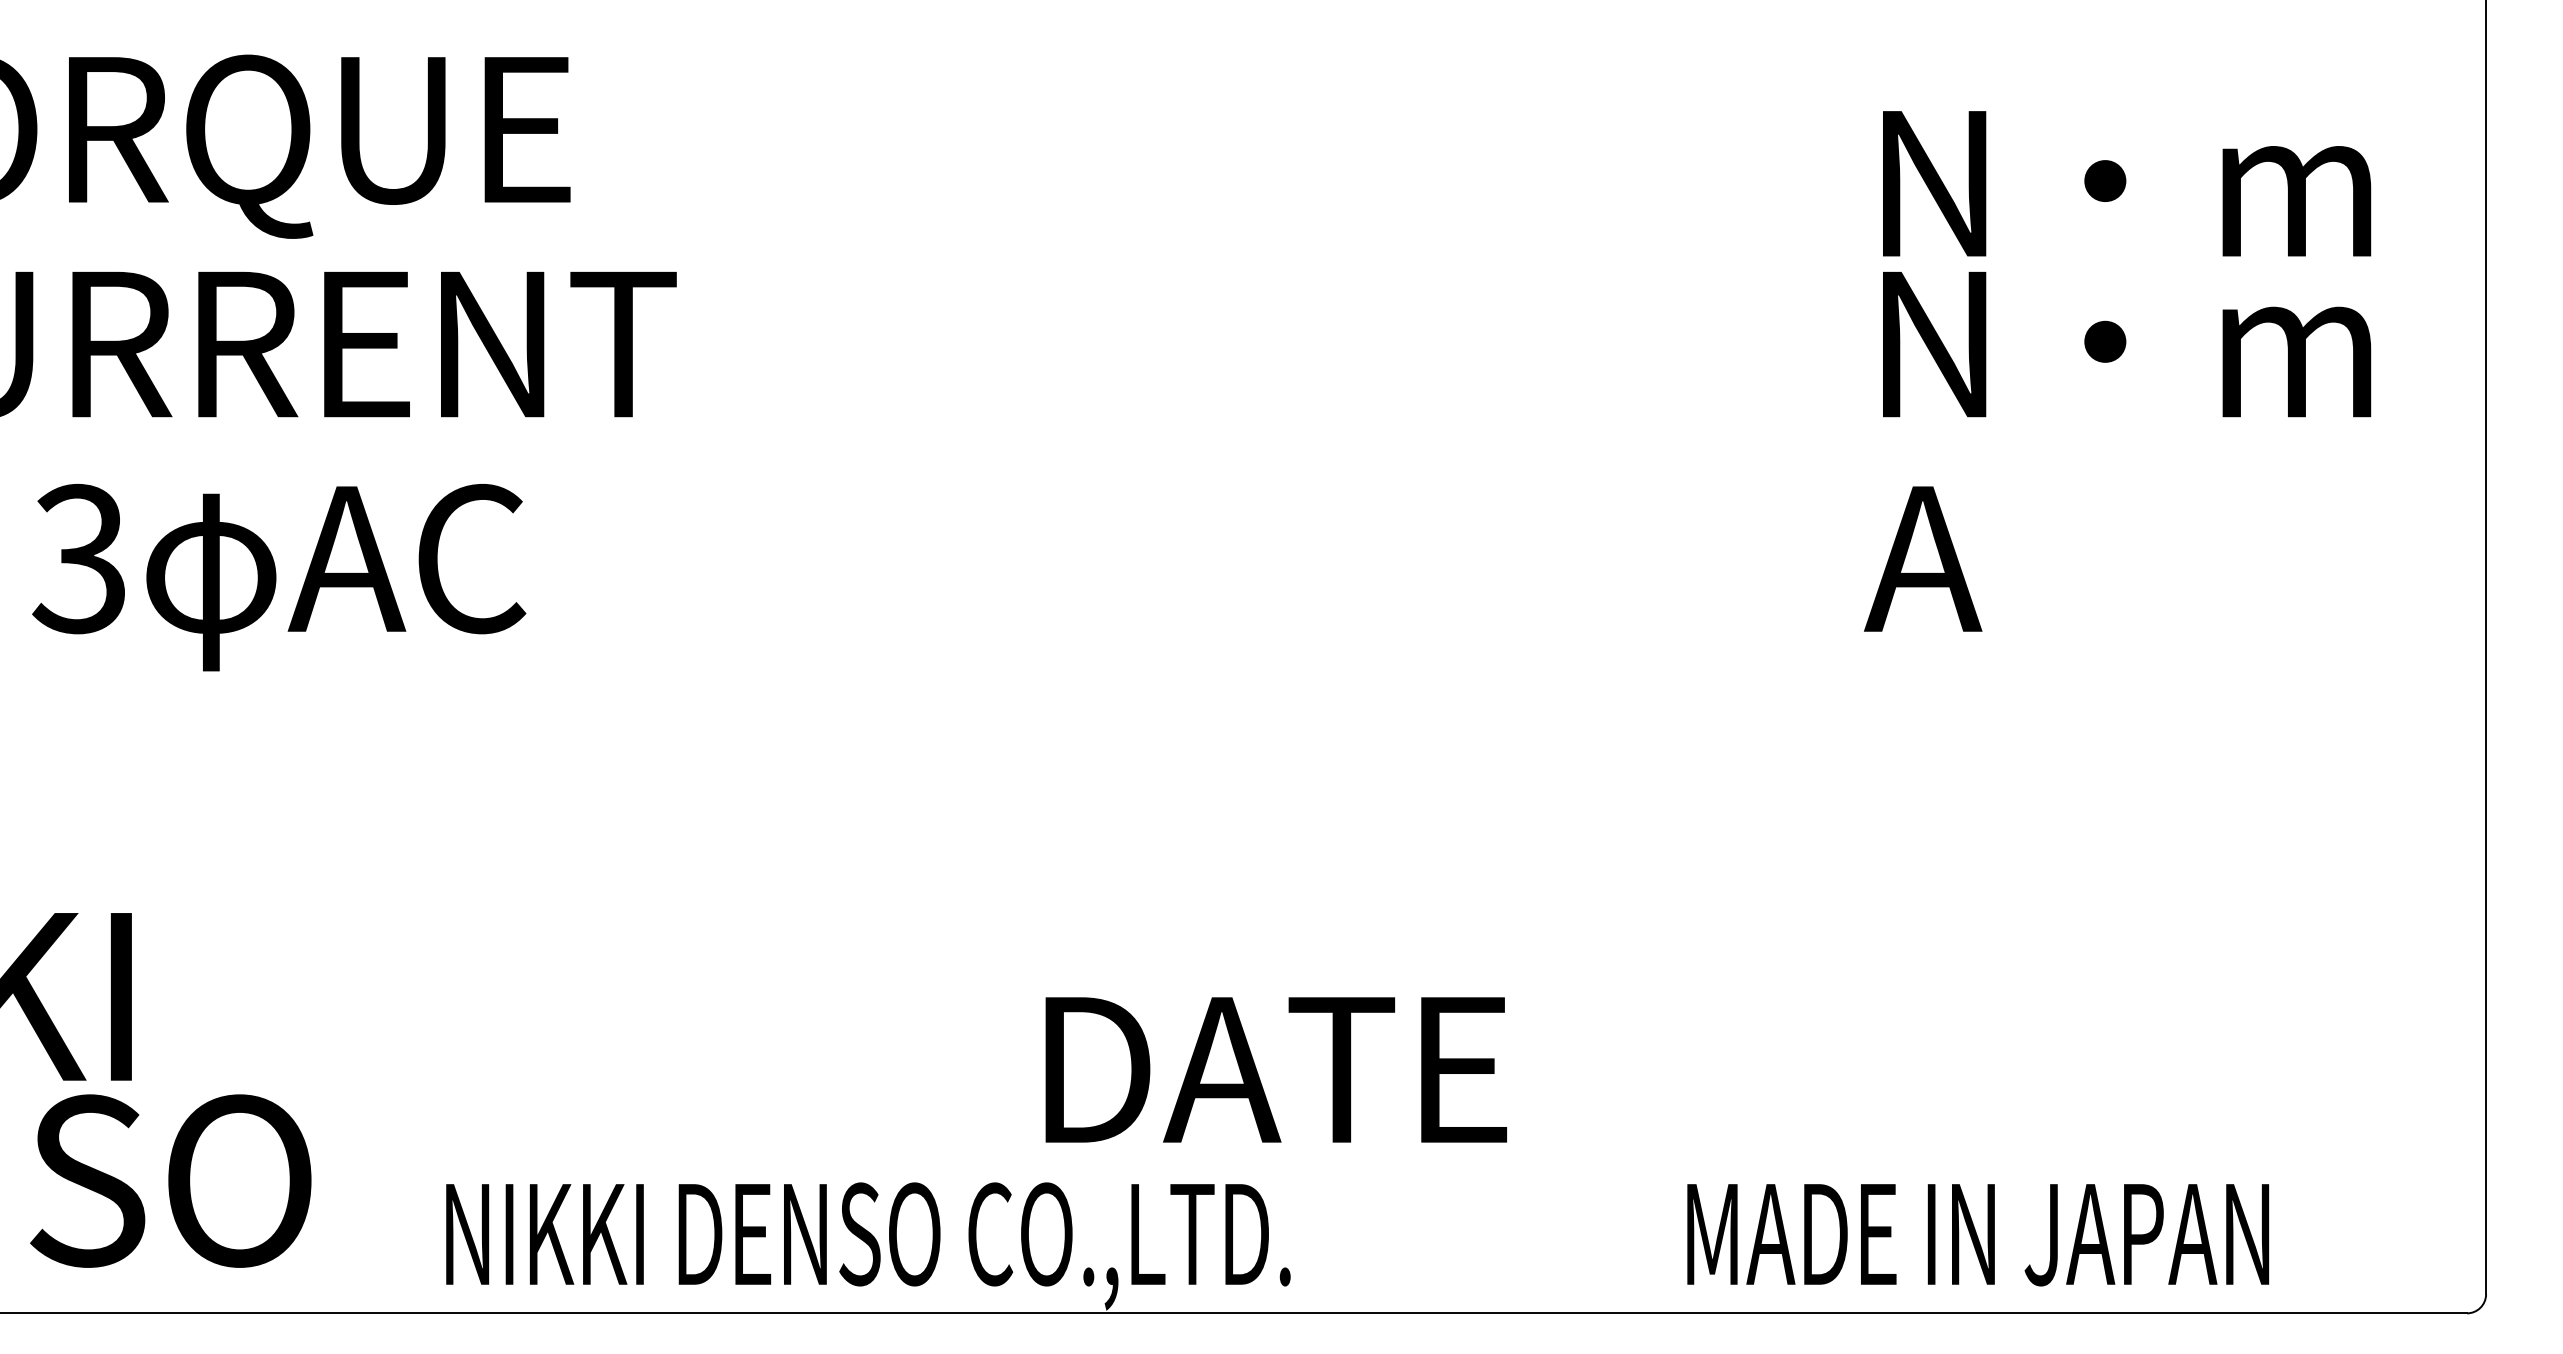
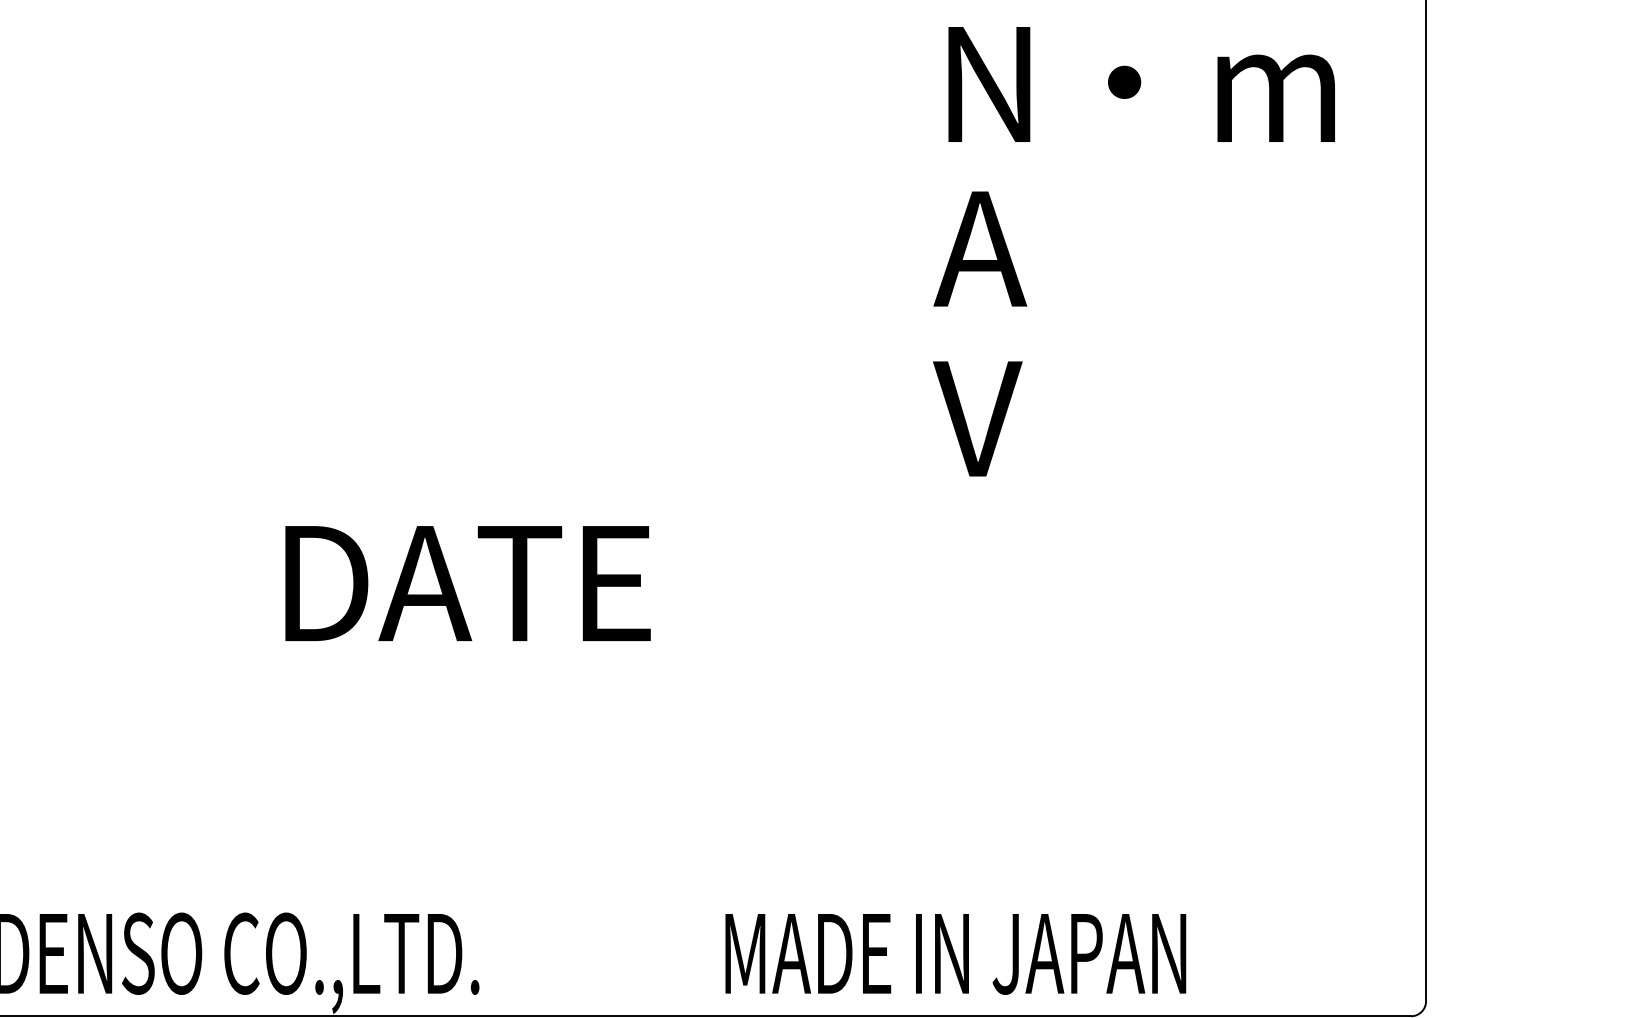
text: (2127, 183) -> (1142, 84), moved
text: (2117, 344) -> (1134, 249), N・m -> A
text: (1922, 558) -> (979, 418), A -> V
text: (1275, 1069) -> (467, 583), moved
text: (1978, 1235) -> (956, 954), moved

